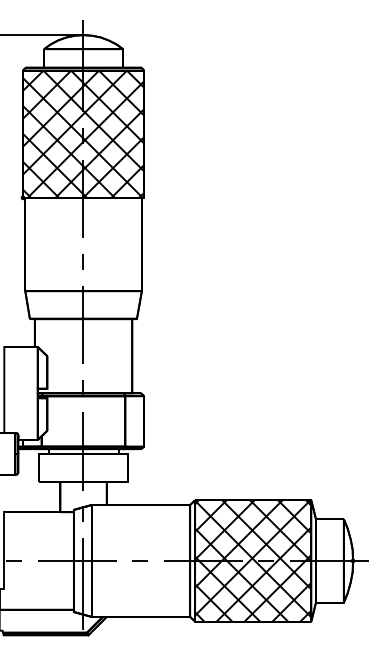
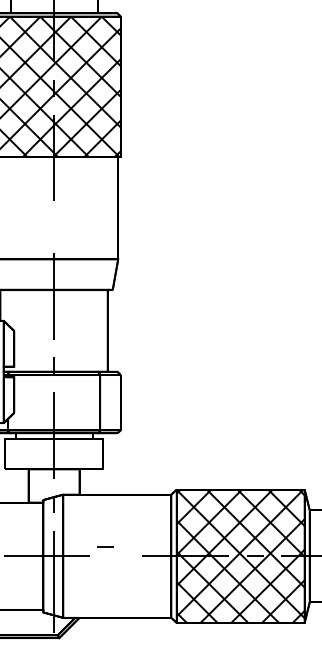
line: (82, 261) -> (52, 226), removed
line: (139, 560) -> (104, 545), moved

